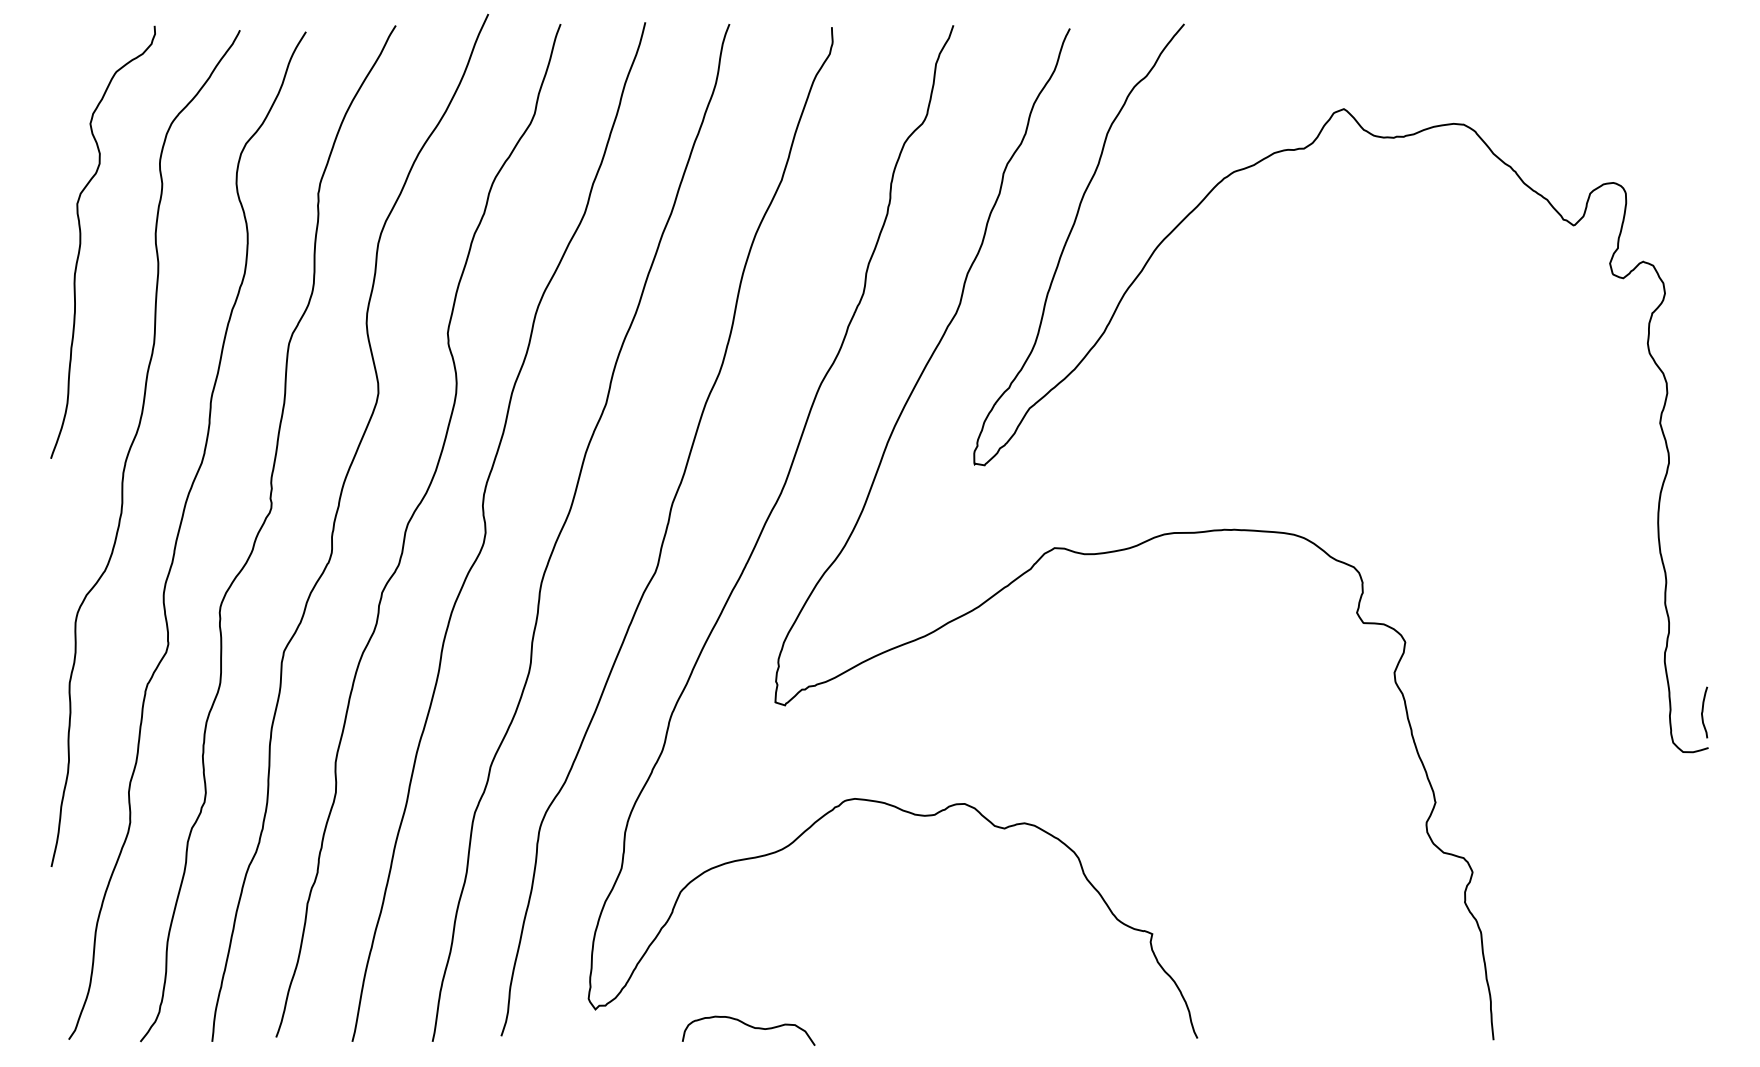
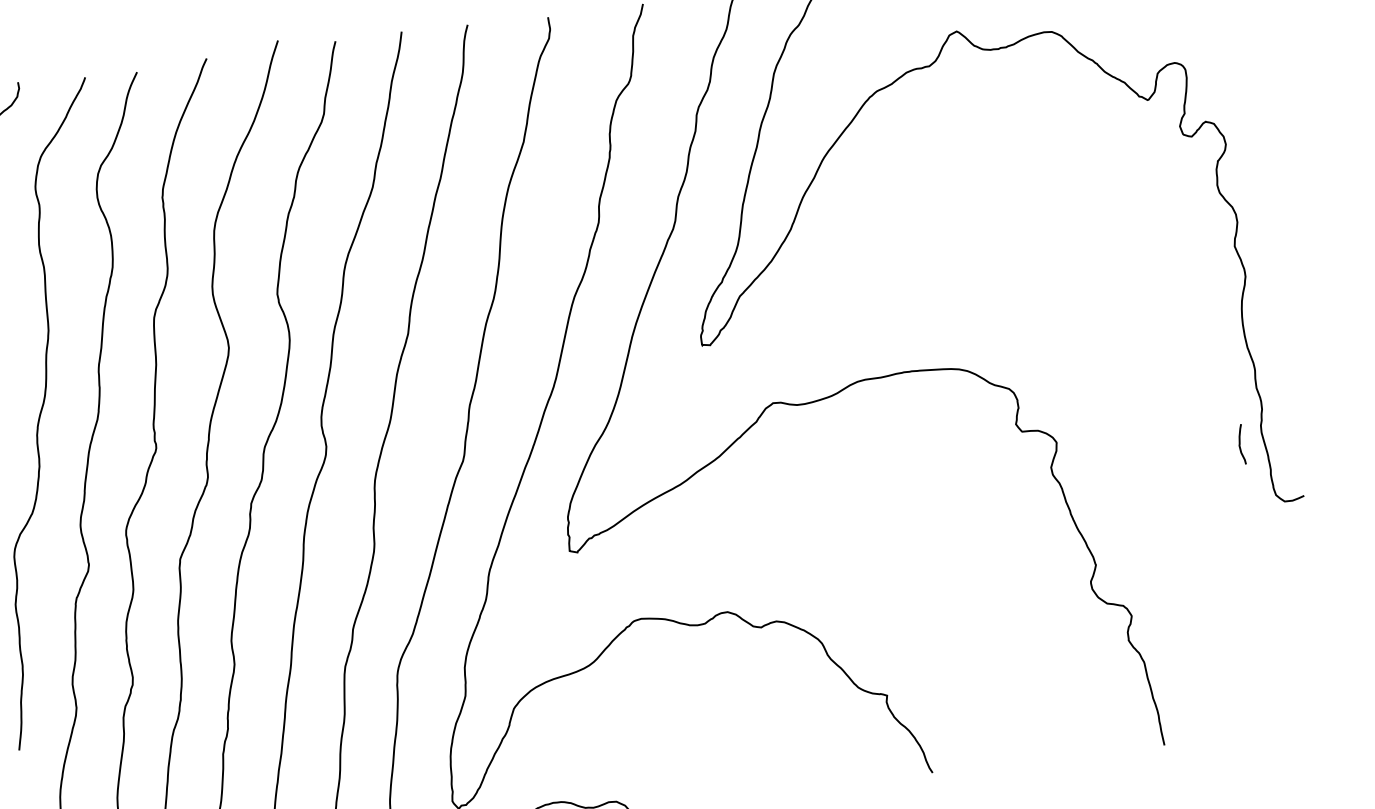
curve: (1703, 712) -> (1240, 444), moved

